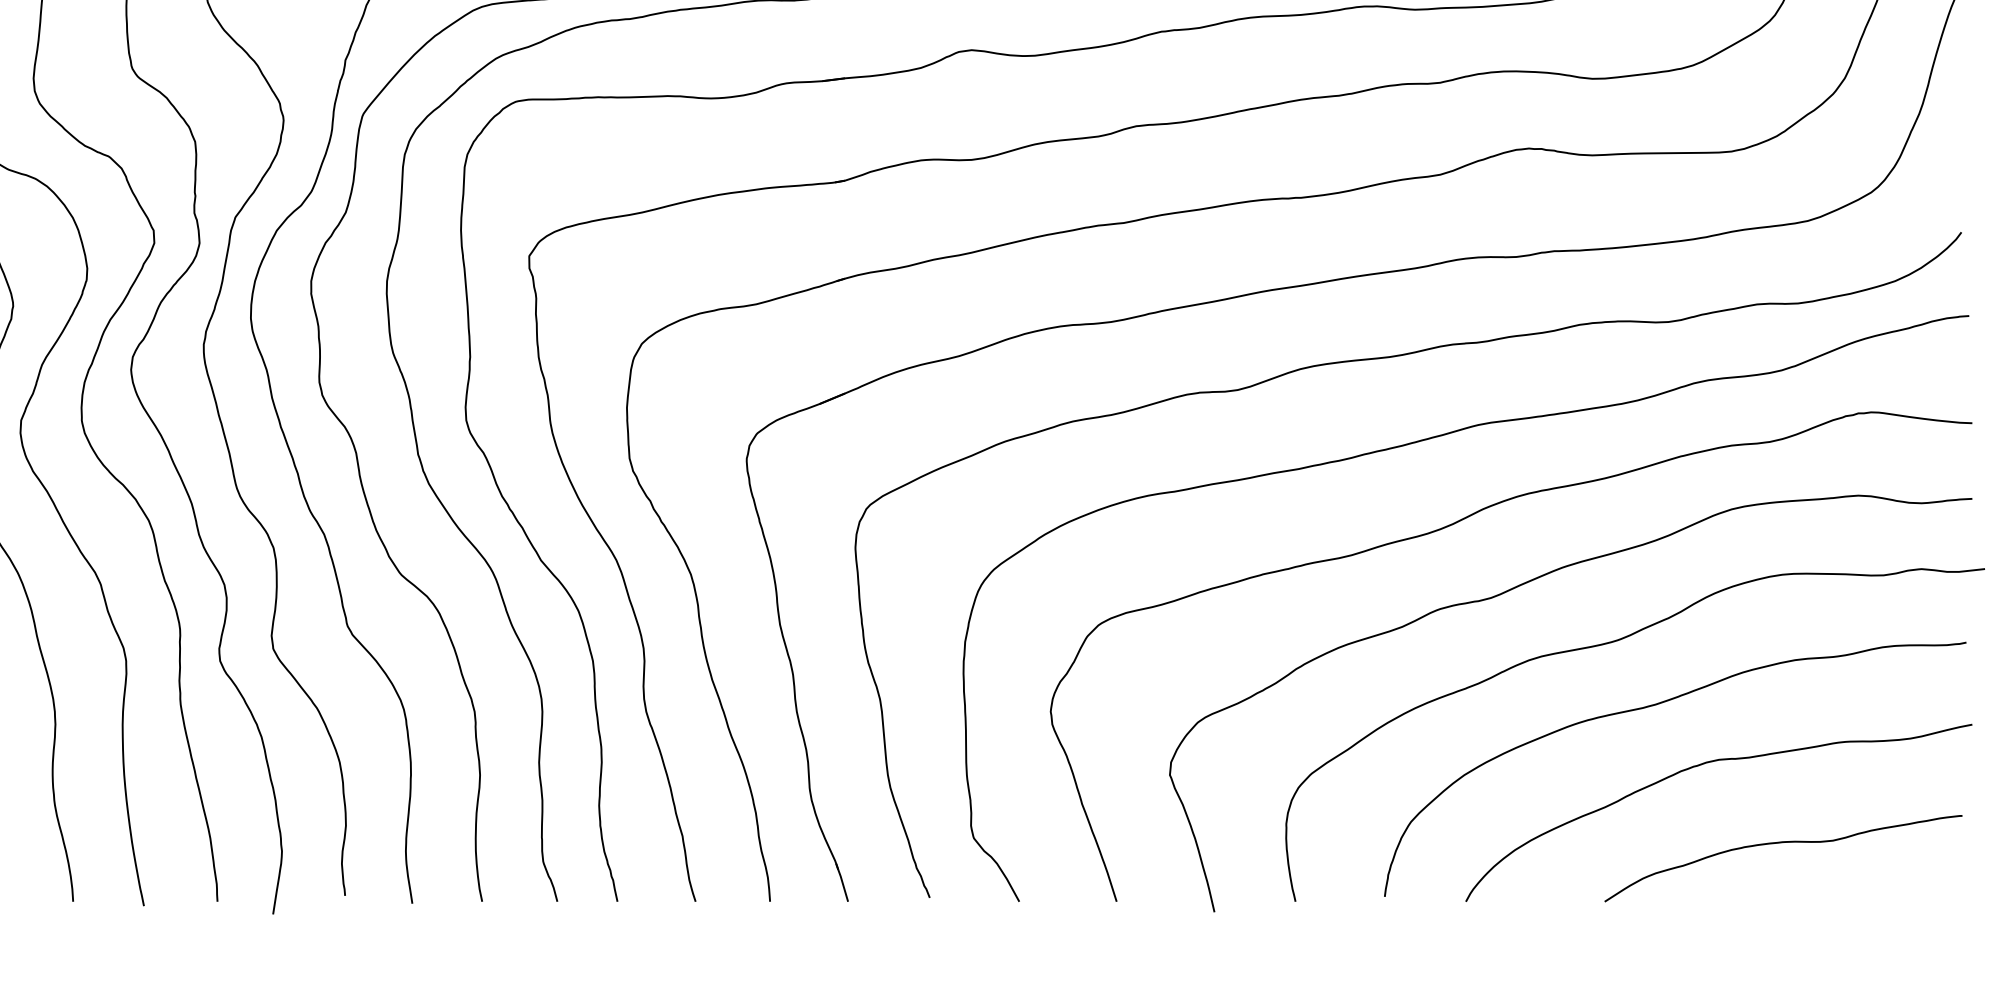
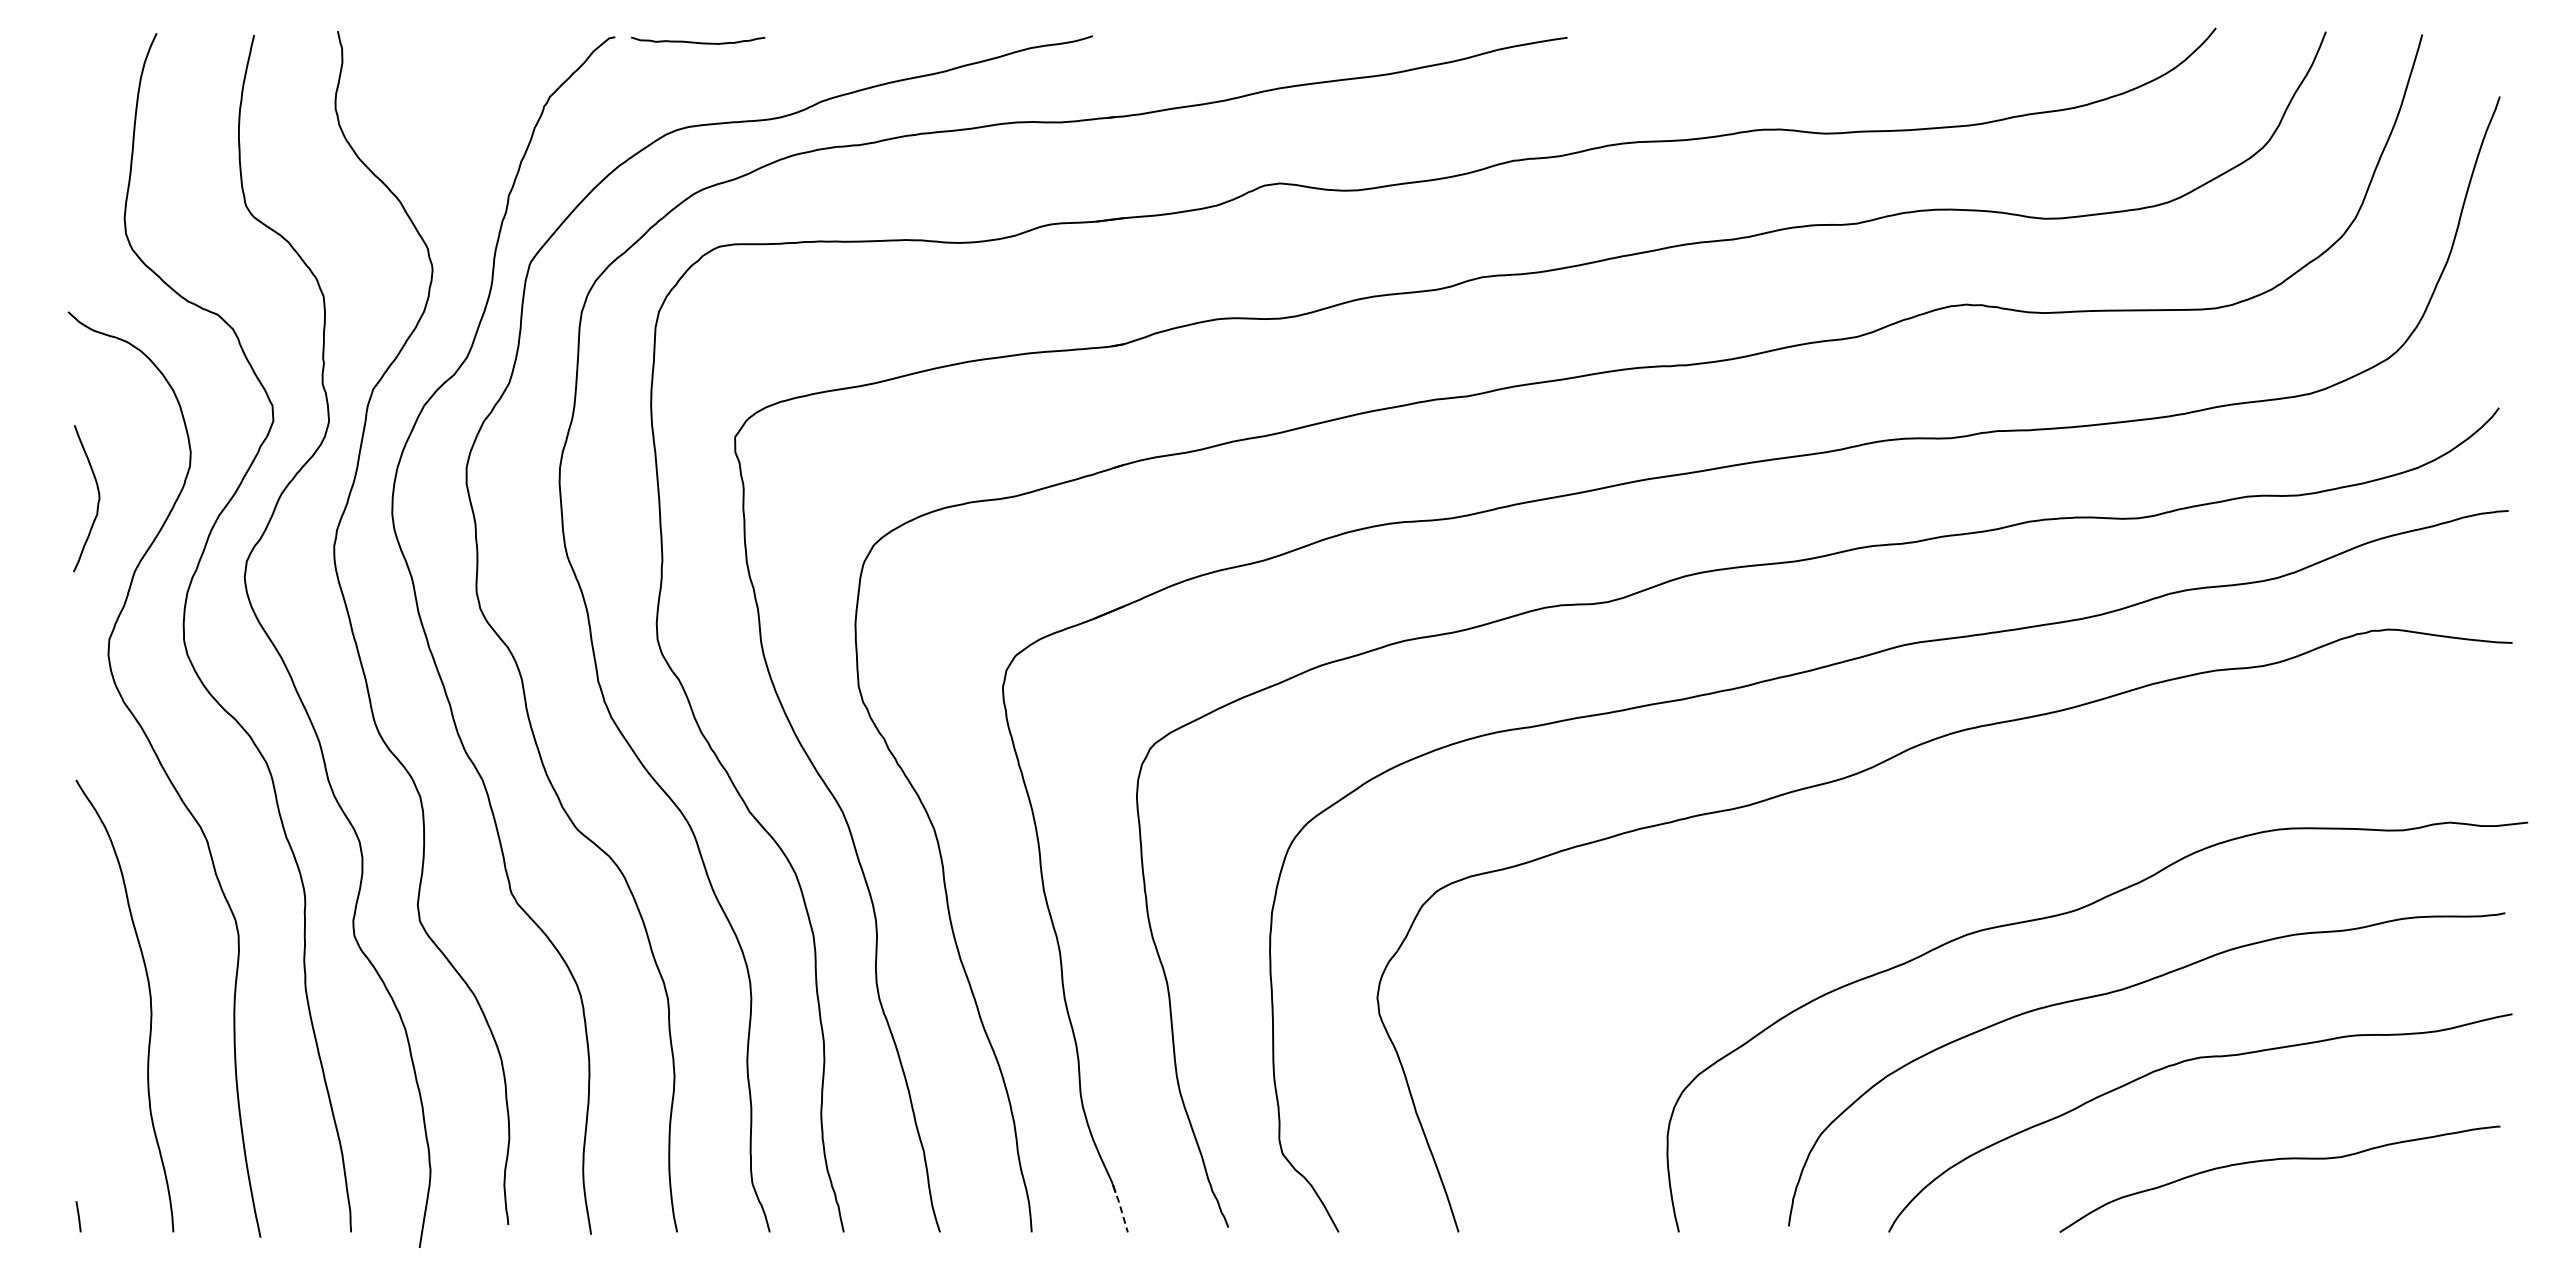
curve: (1519, 586) -> (1954, 844), removed
line: (842, 881) -> (1120, 1207), solid -> dashed

